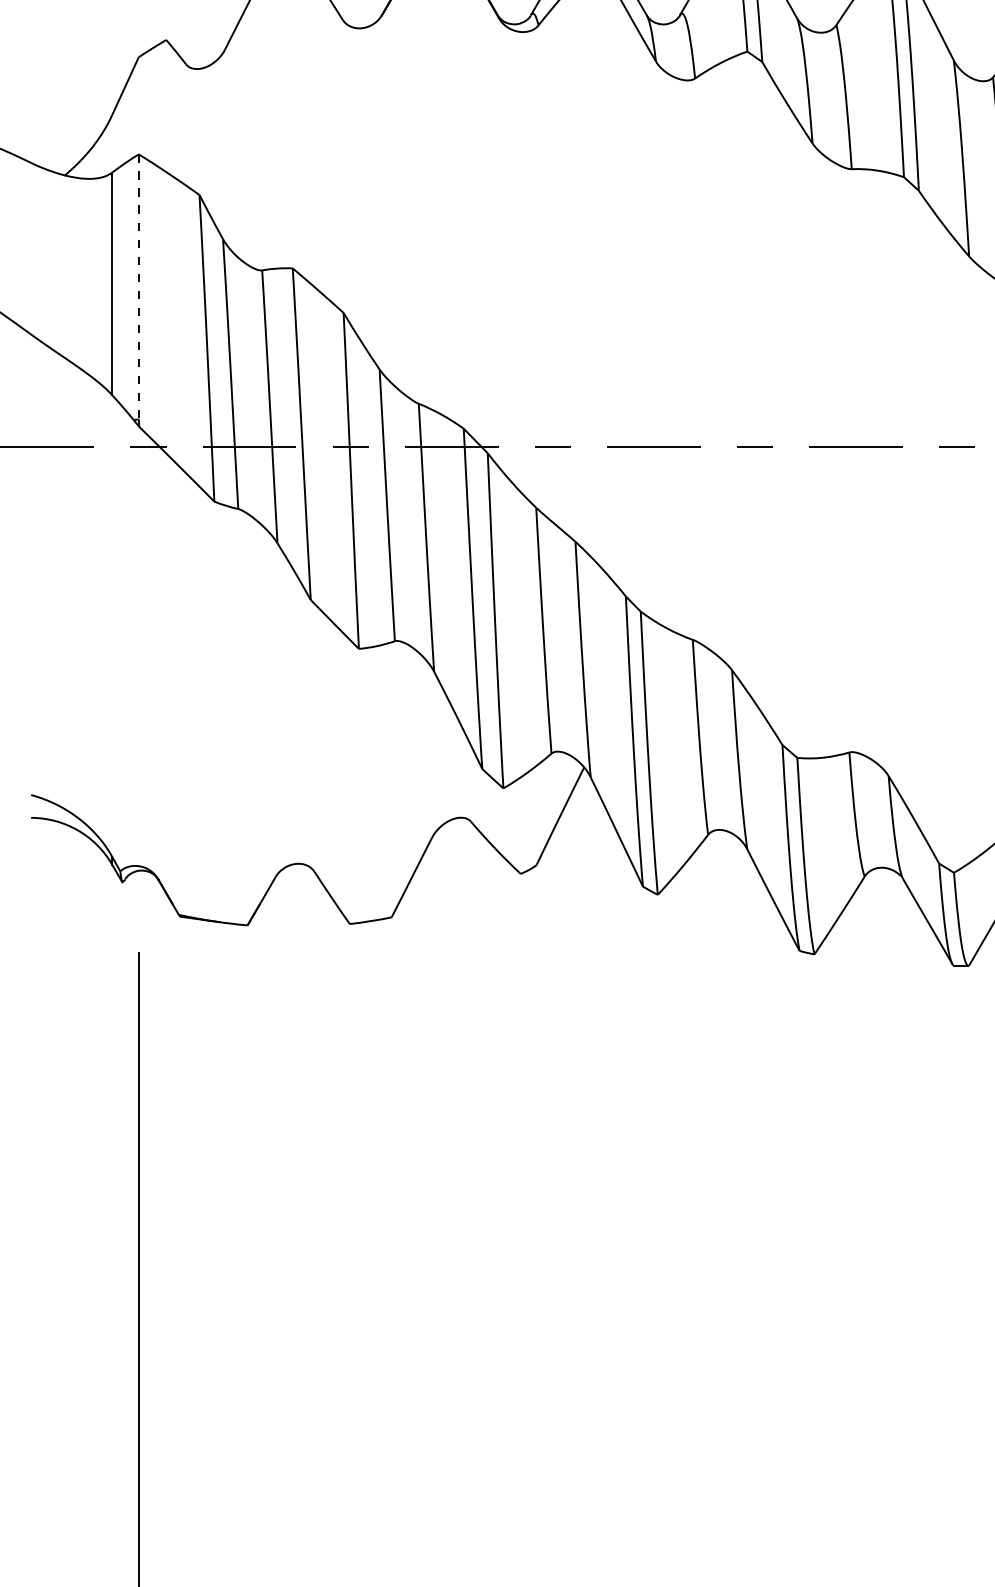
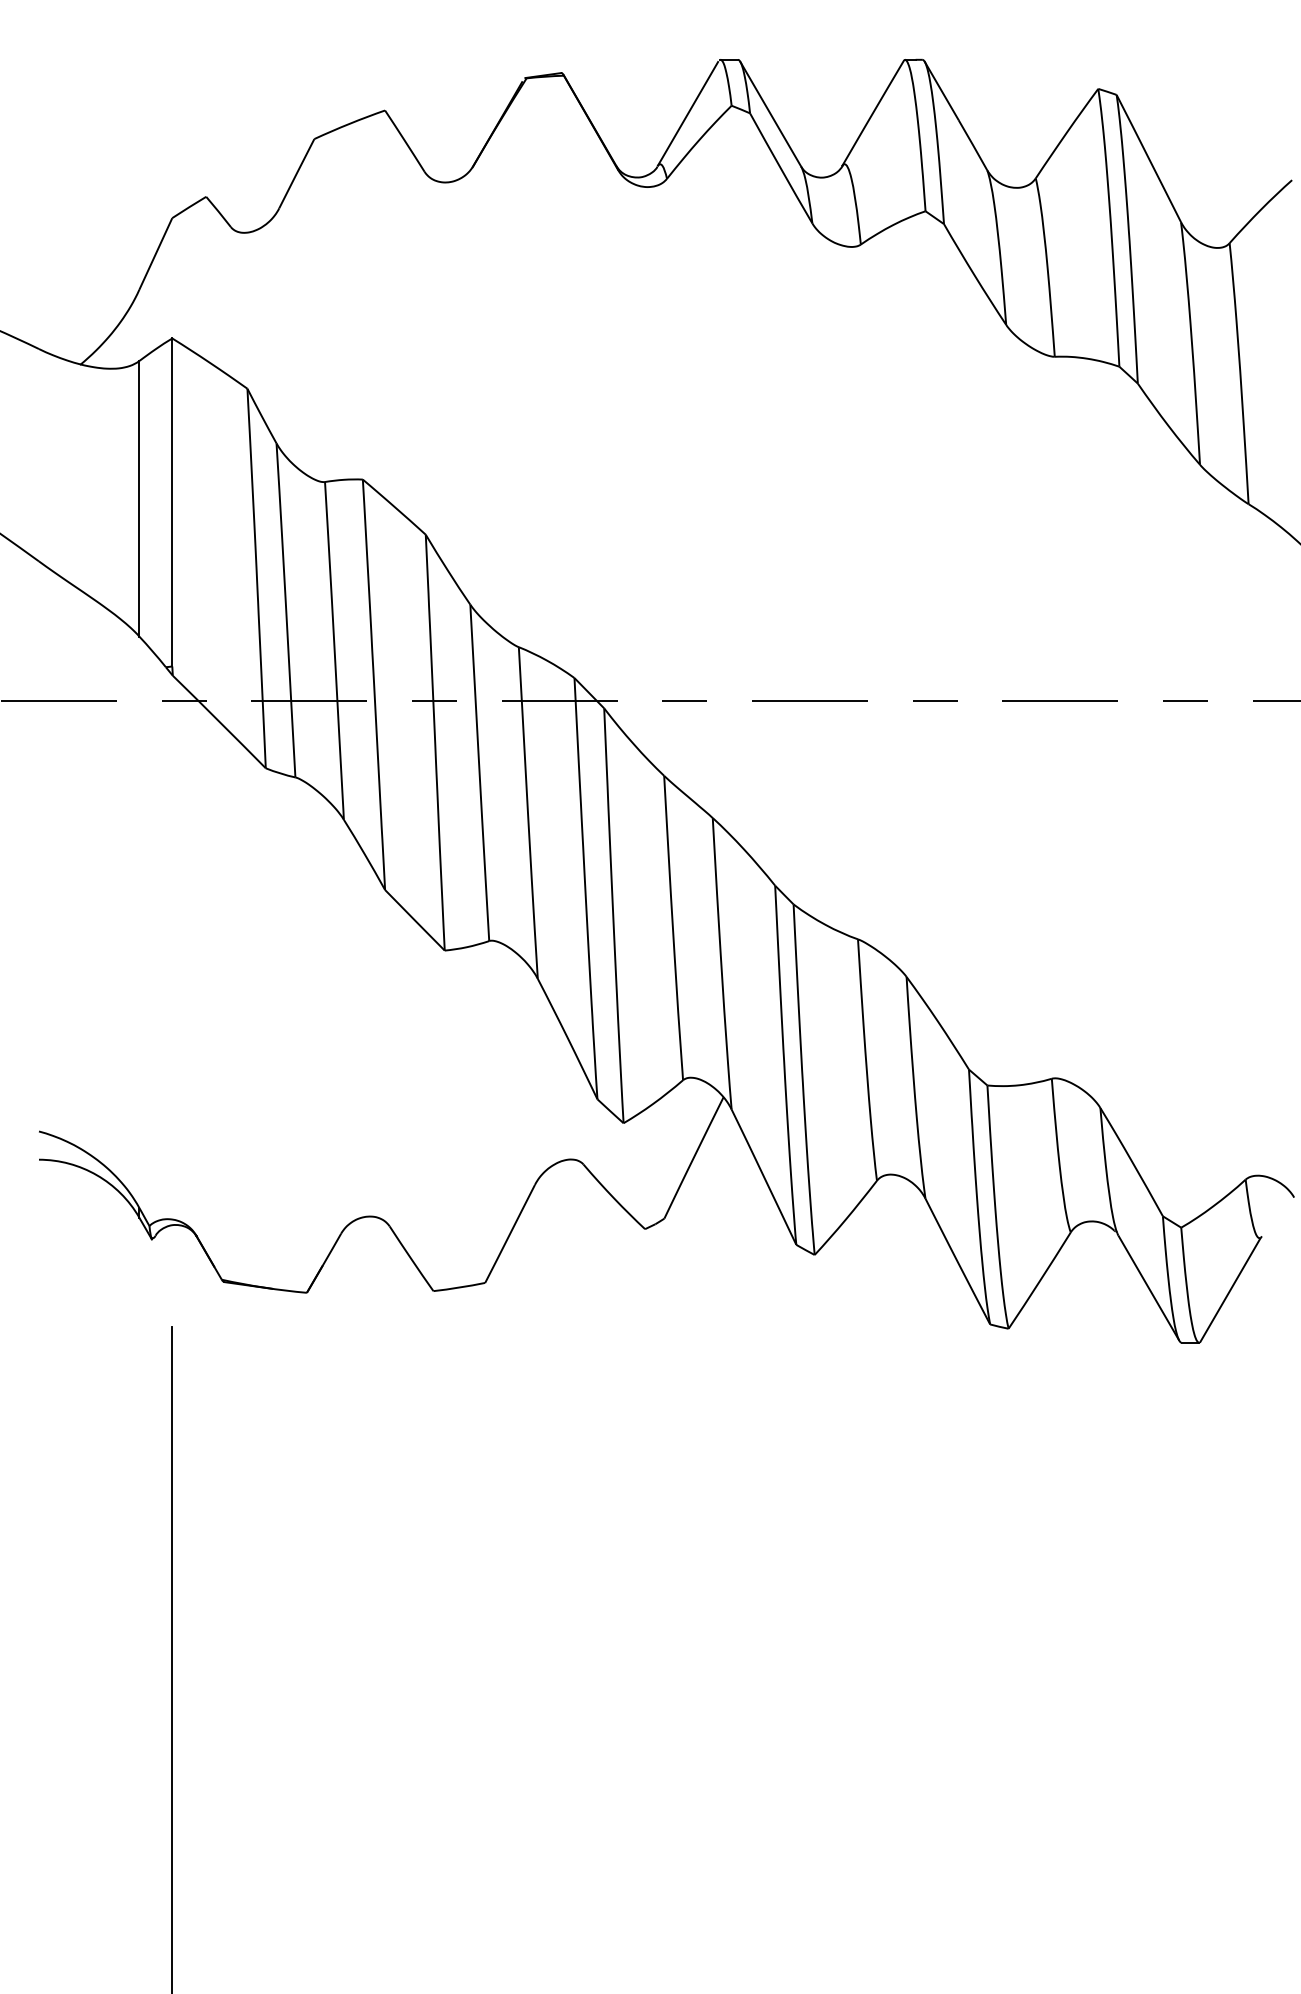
line: (138, 286) -> (172, 502), dashed -> solid

